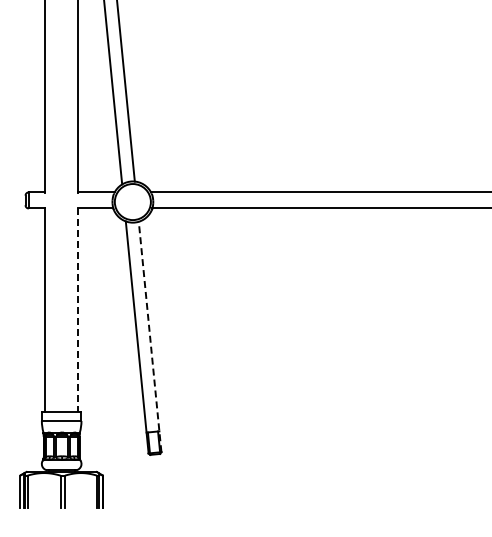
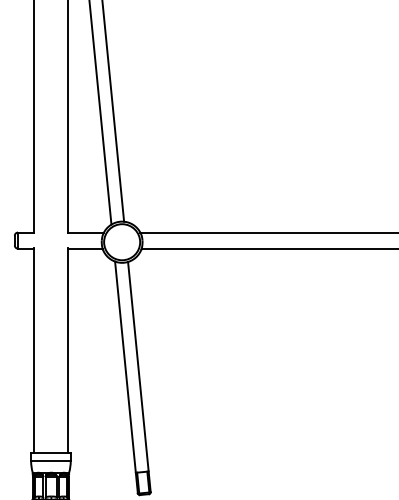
line: (78, 310) -> (67, 350), dashed -> solid
line: (150, 337) -> (139, 377), dashed -> solid

